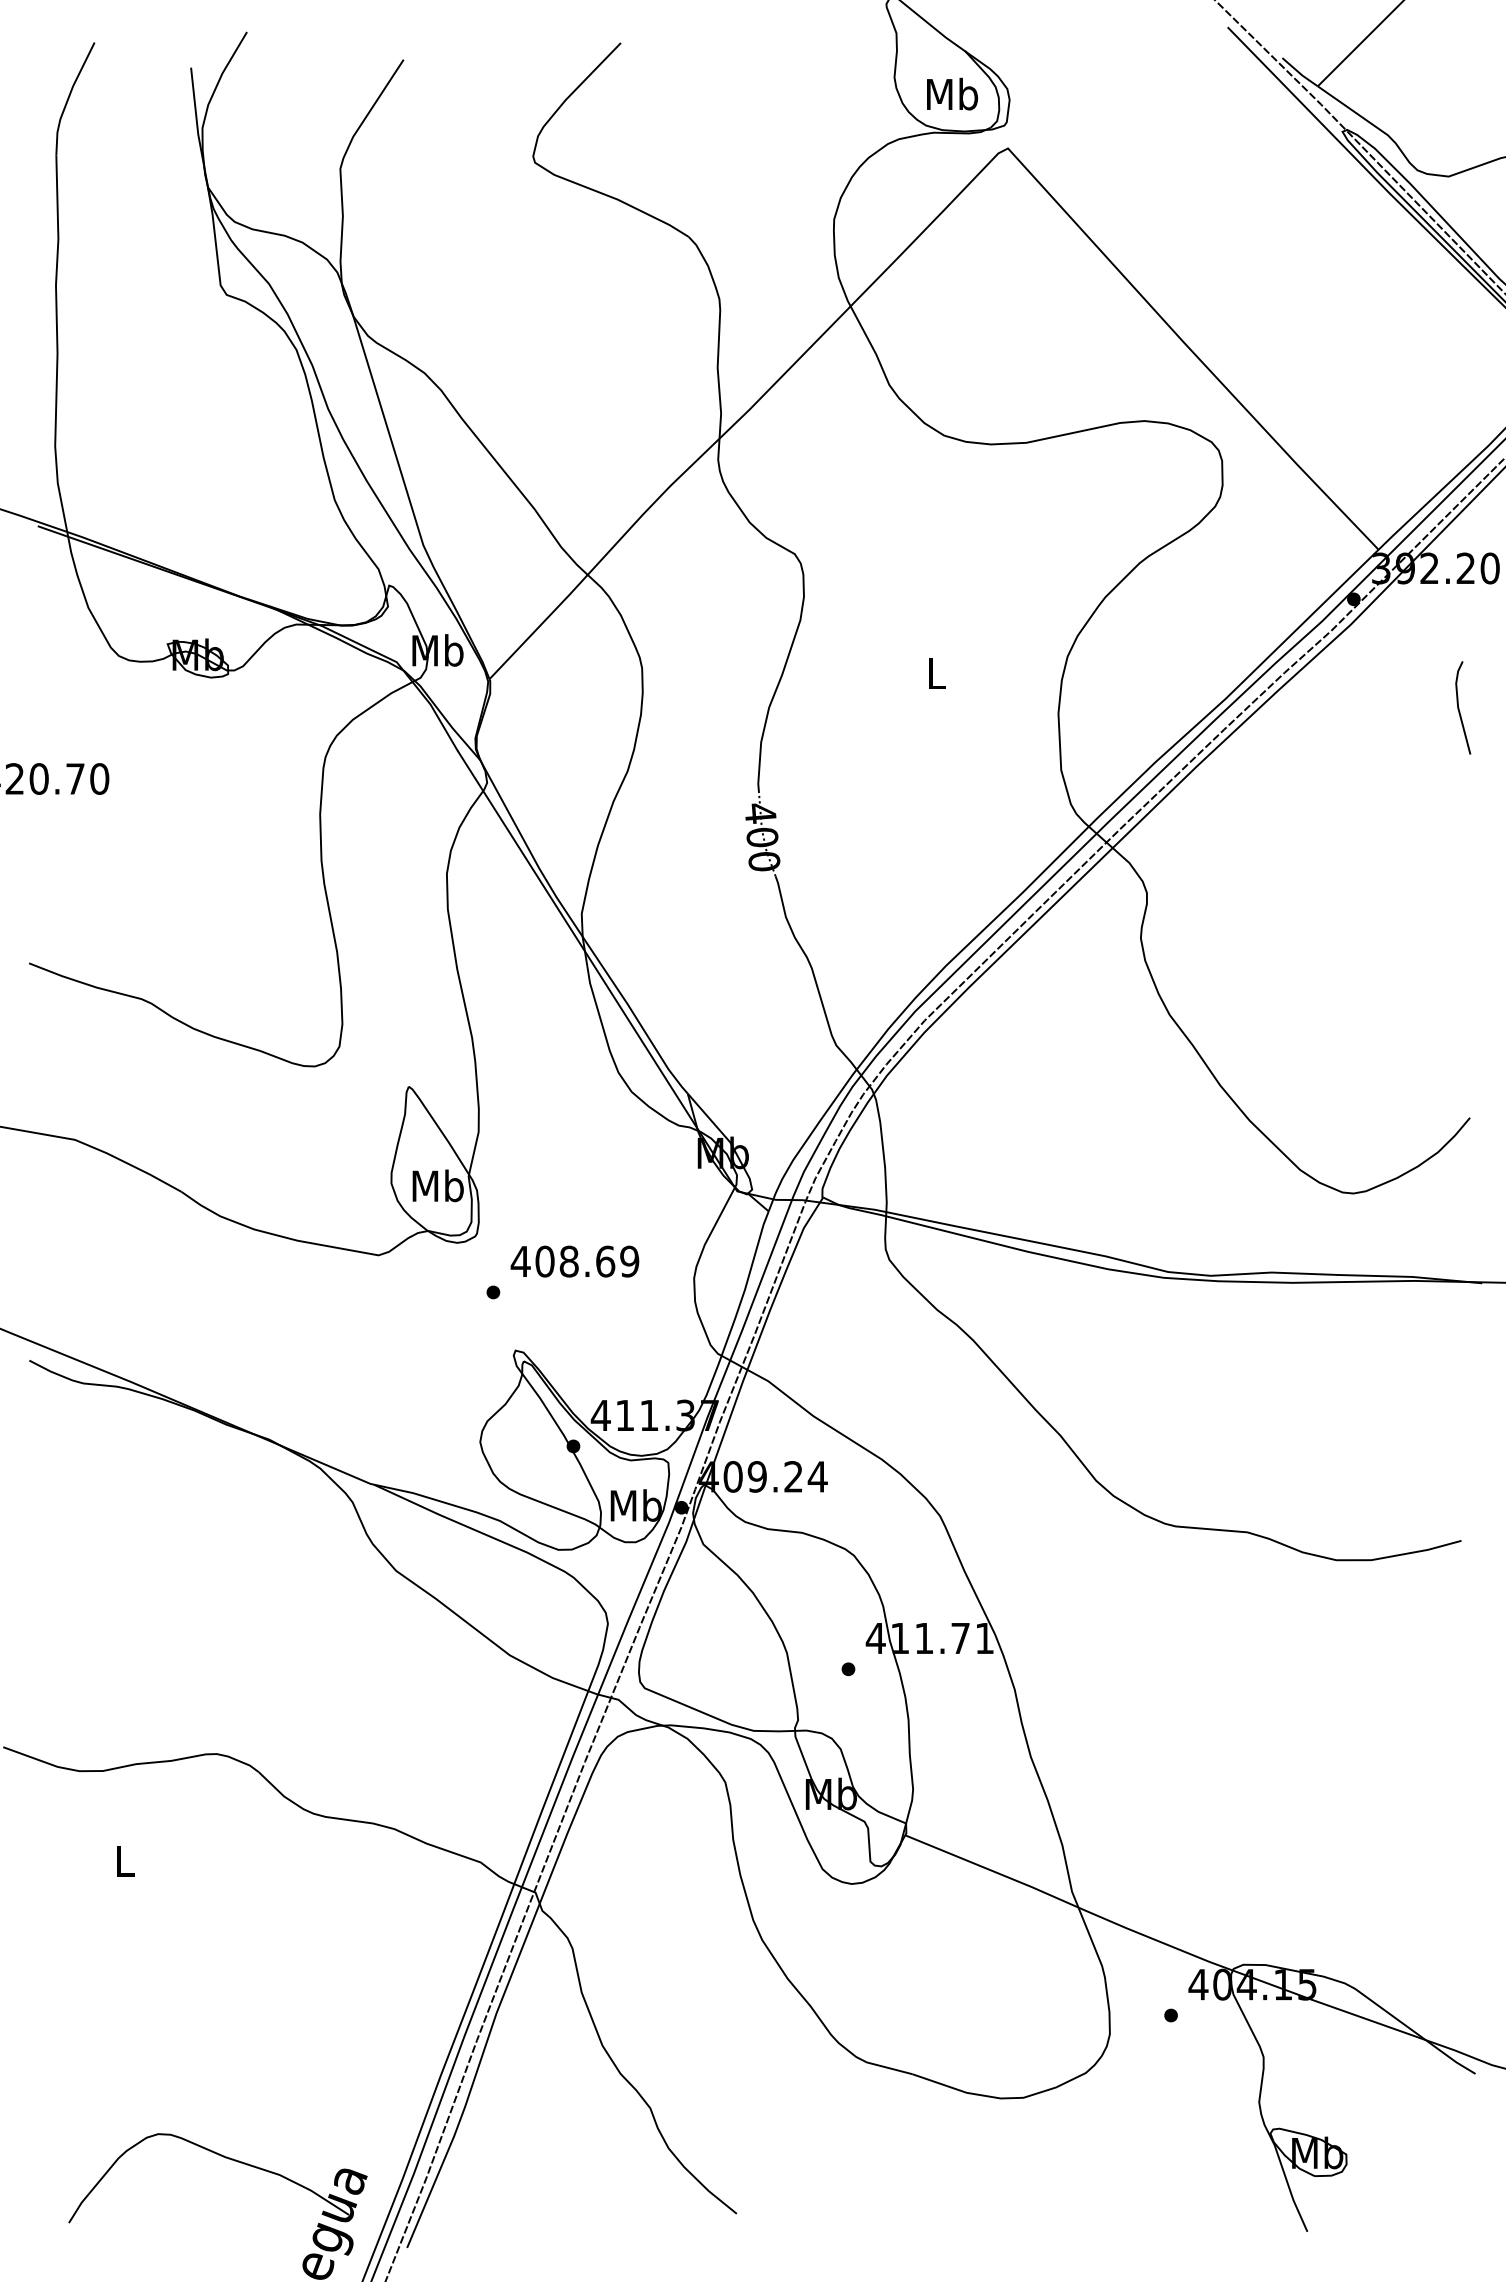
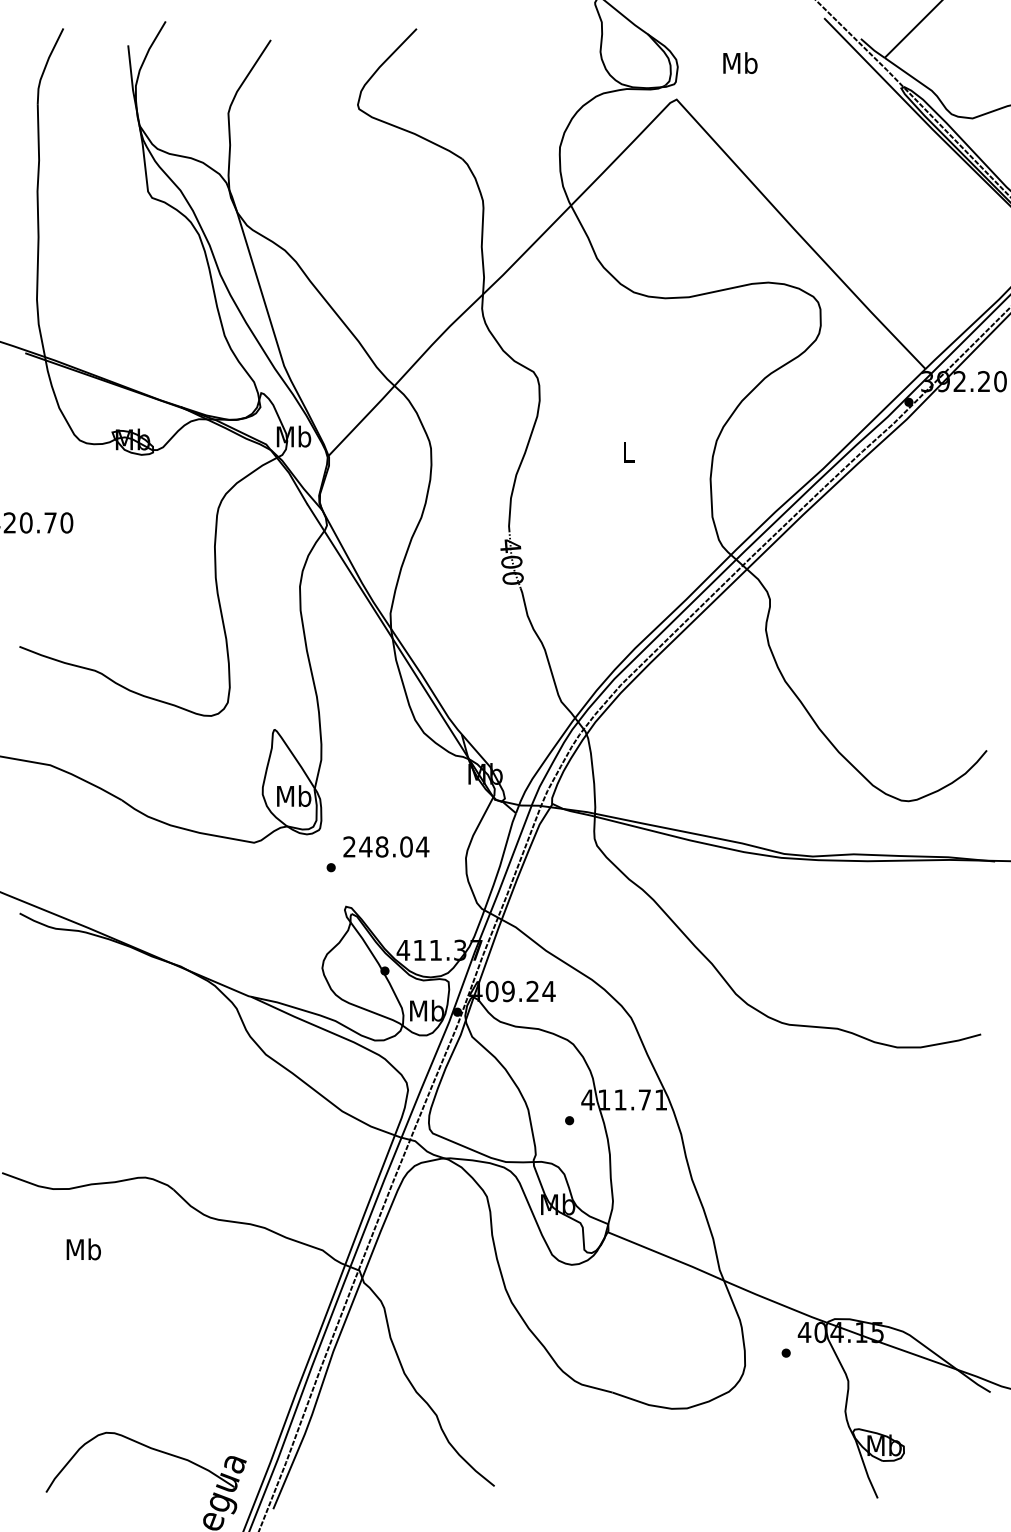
text: (952, 93) -> (740, 62), moved
line: (1458, 706) -> (979, 474), removed
text: (574, 1260) -> (385, 846), 408.69 -> 248.04
text: (124, 1861) -> (83, 1249), L -> Mb

